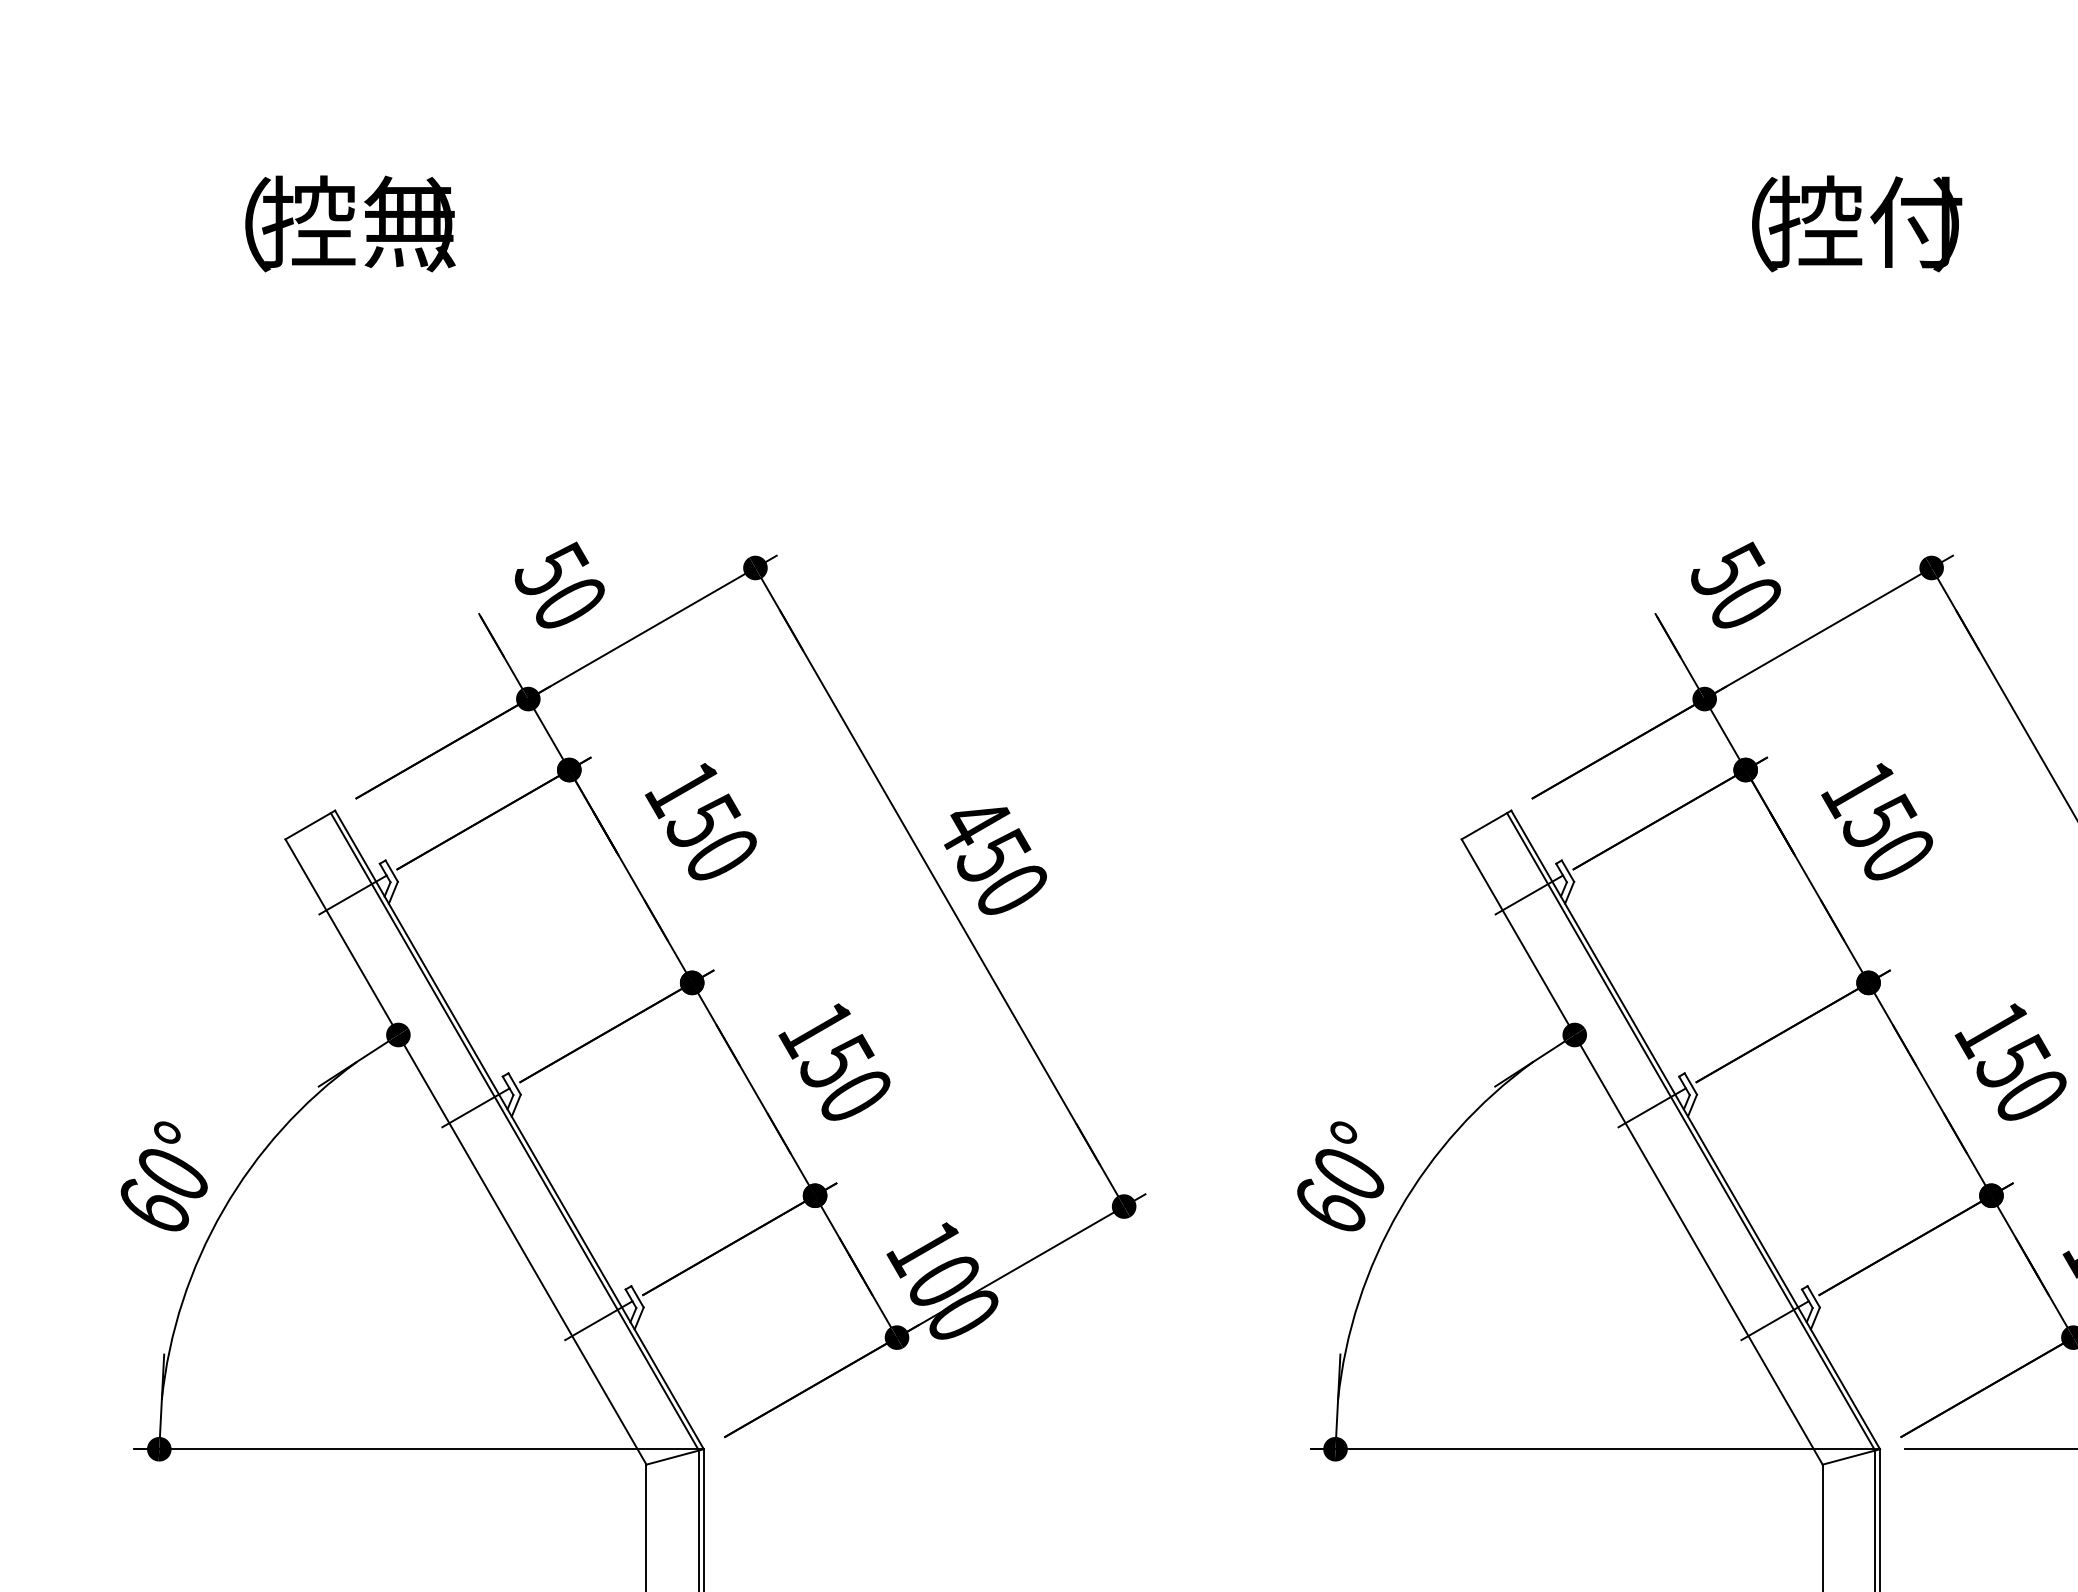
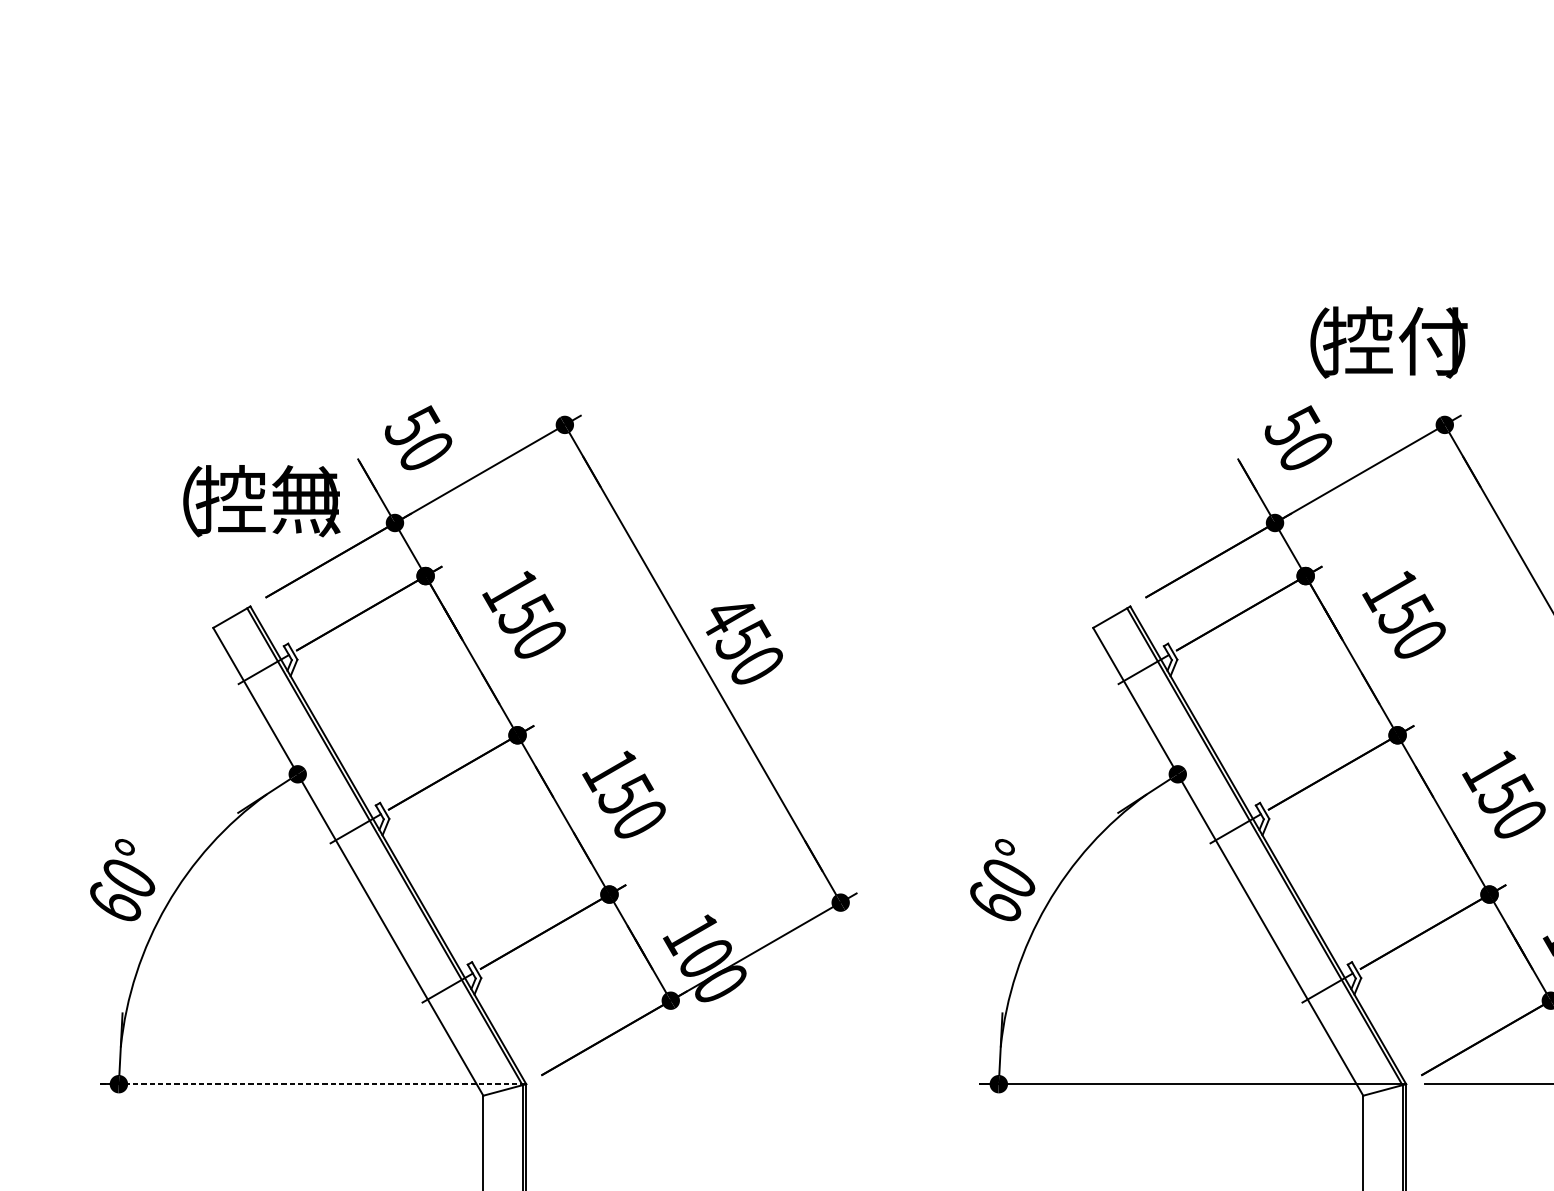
text: (350, 223) -> (261, 500), moved
text: (1857, 223) -> (1389, 342), moved
line: (419, 1449) -> (313, 1084), solid -> dashed

